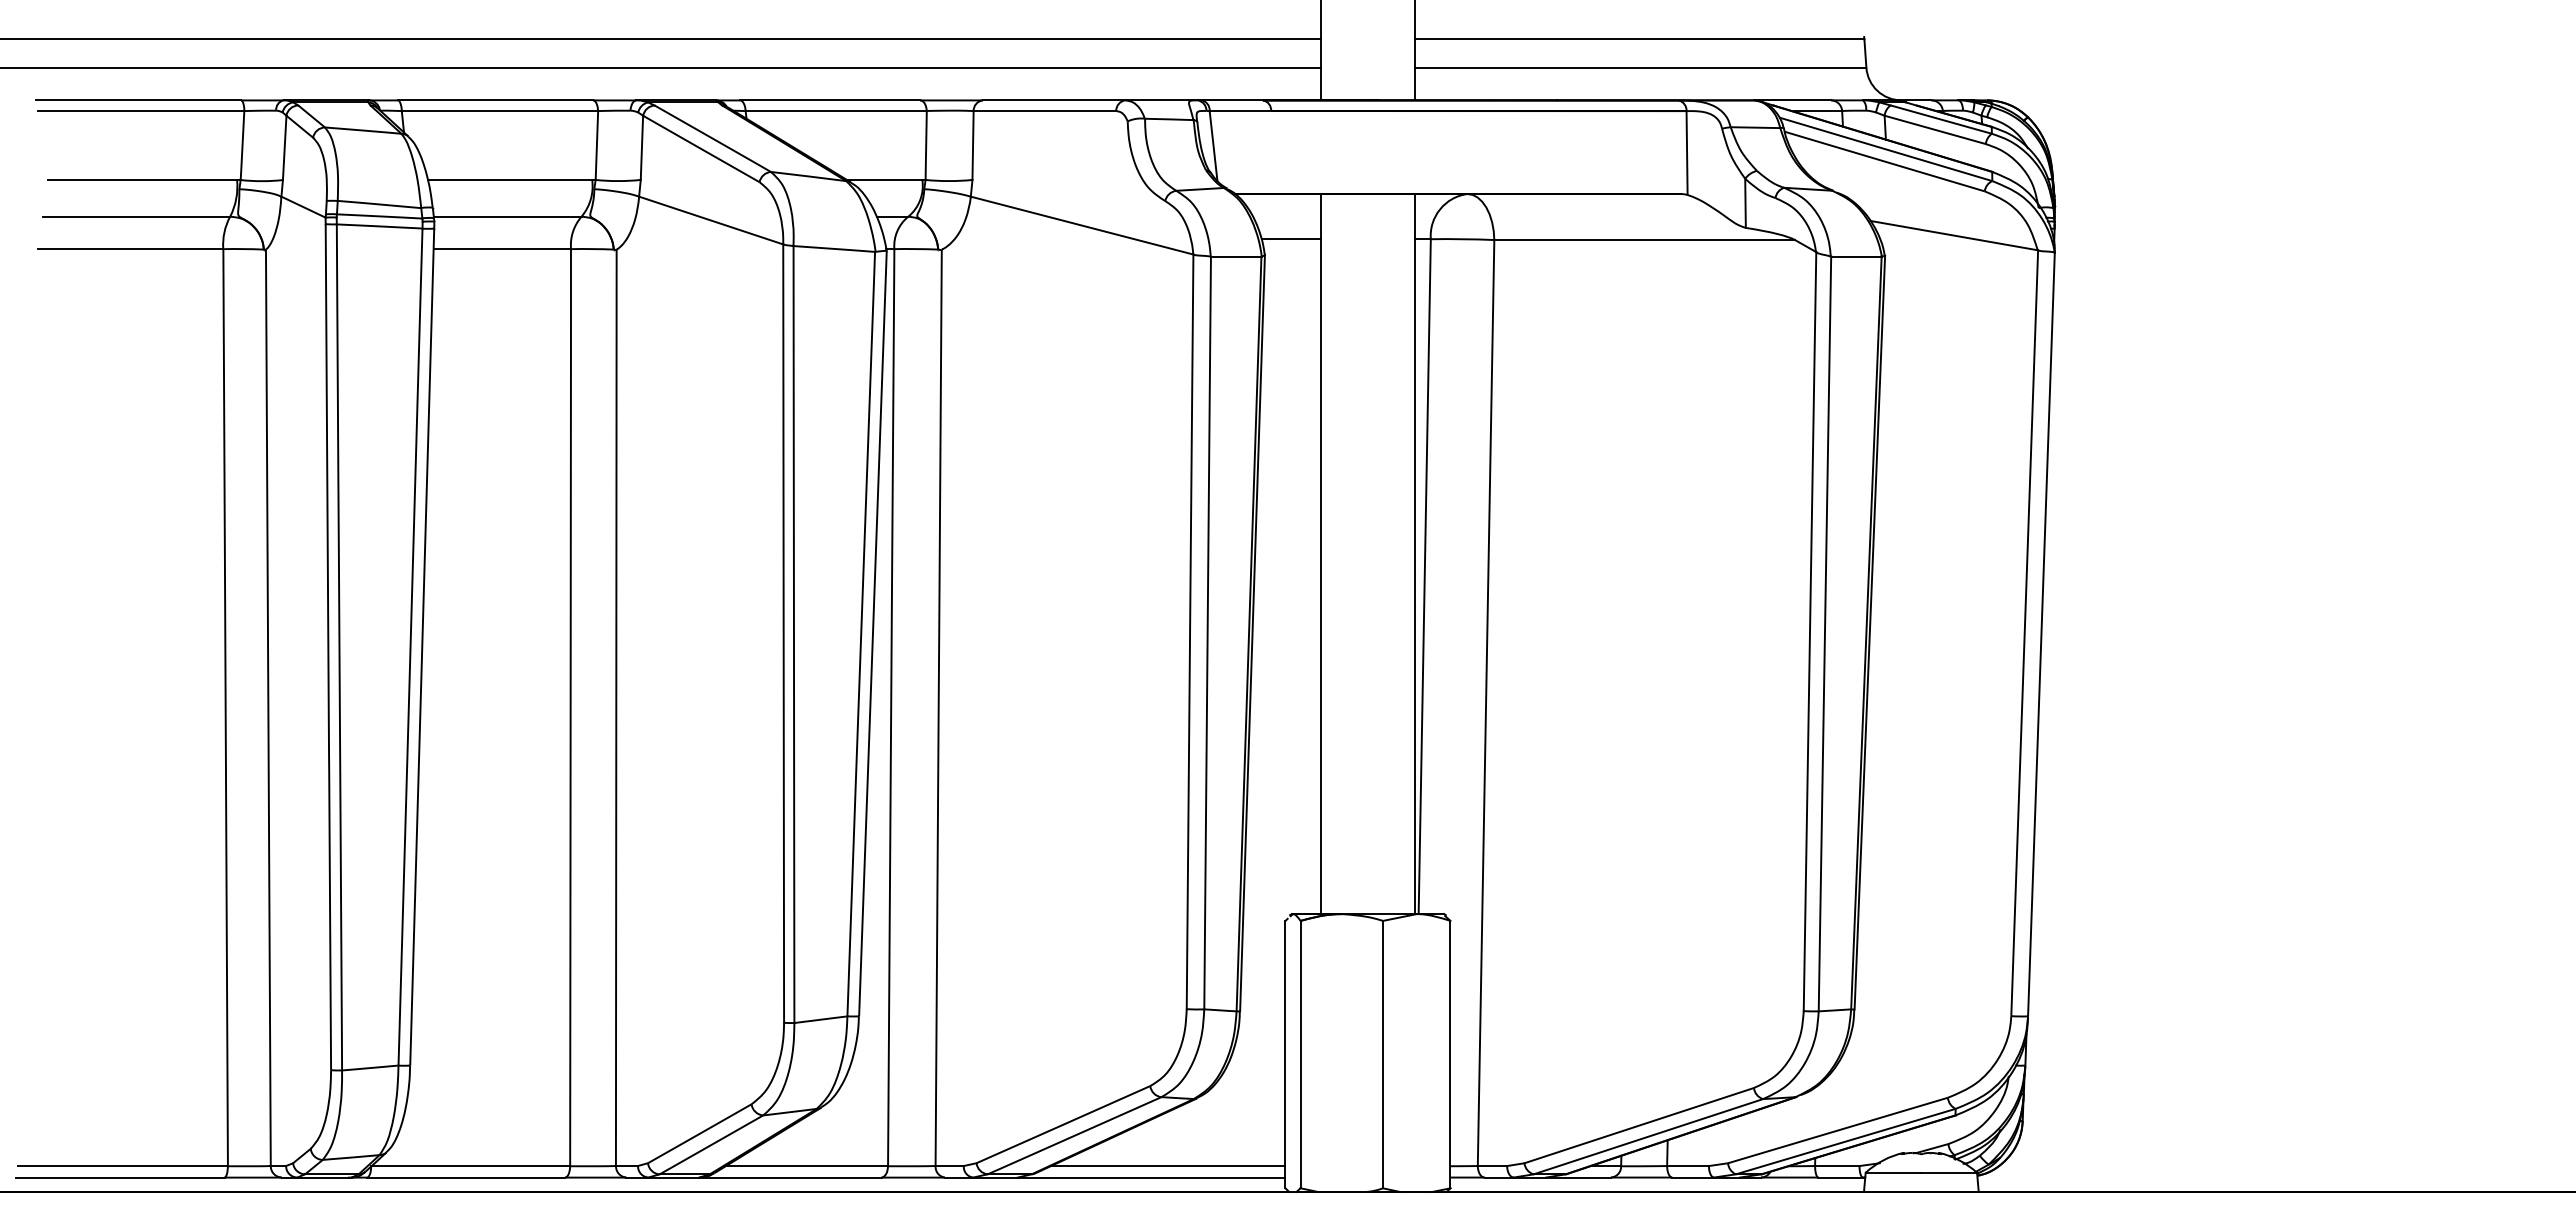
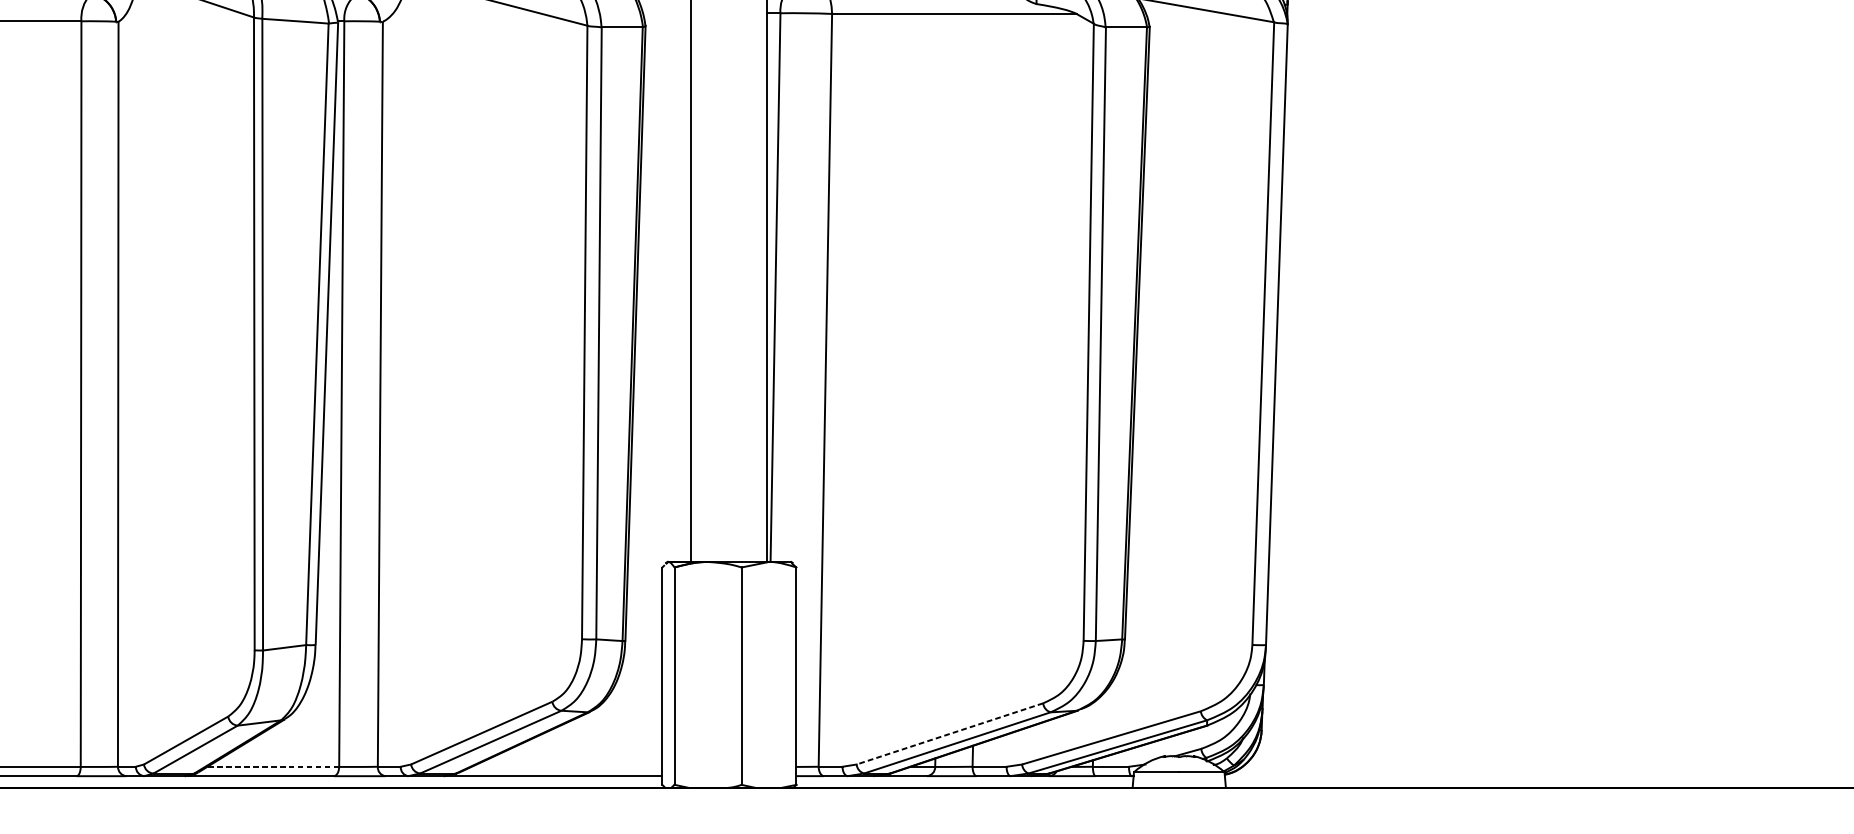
line: (1291, 239) -> (667, 13), removed
line: (1639, 1125) -> (950, 733), solid -> dashed
line: (806, 1166) -> (272, 767), solid -> dashed
line: (1168, 1166) -> (567, 767), removed

